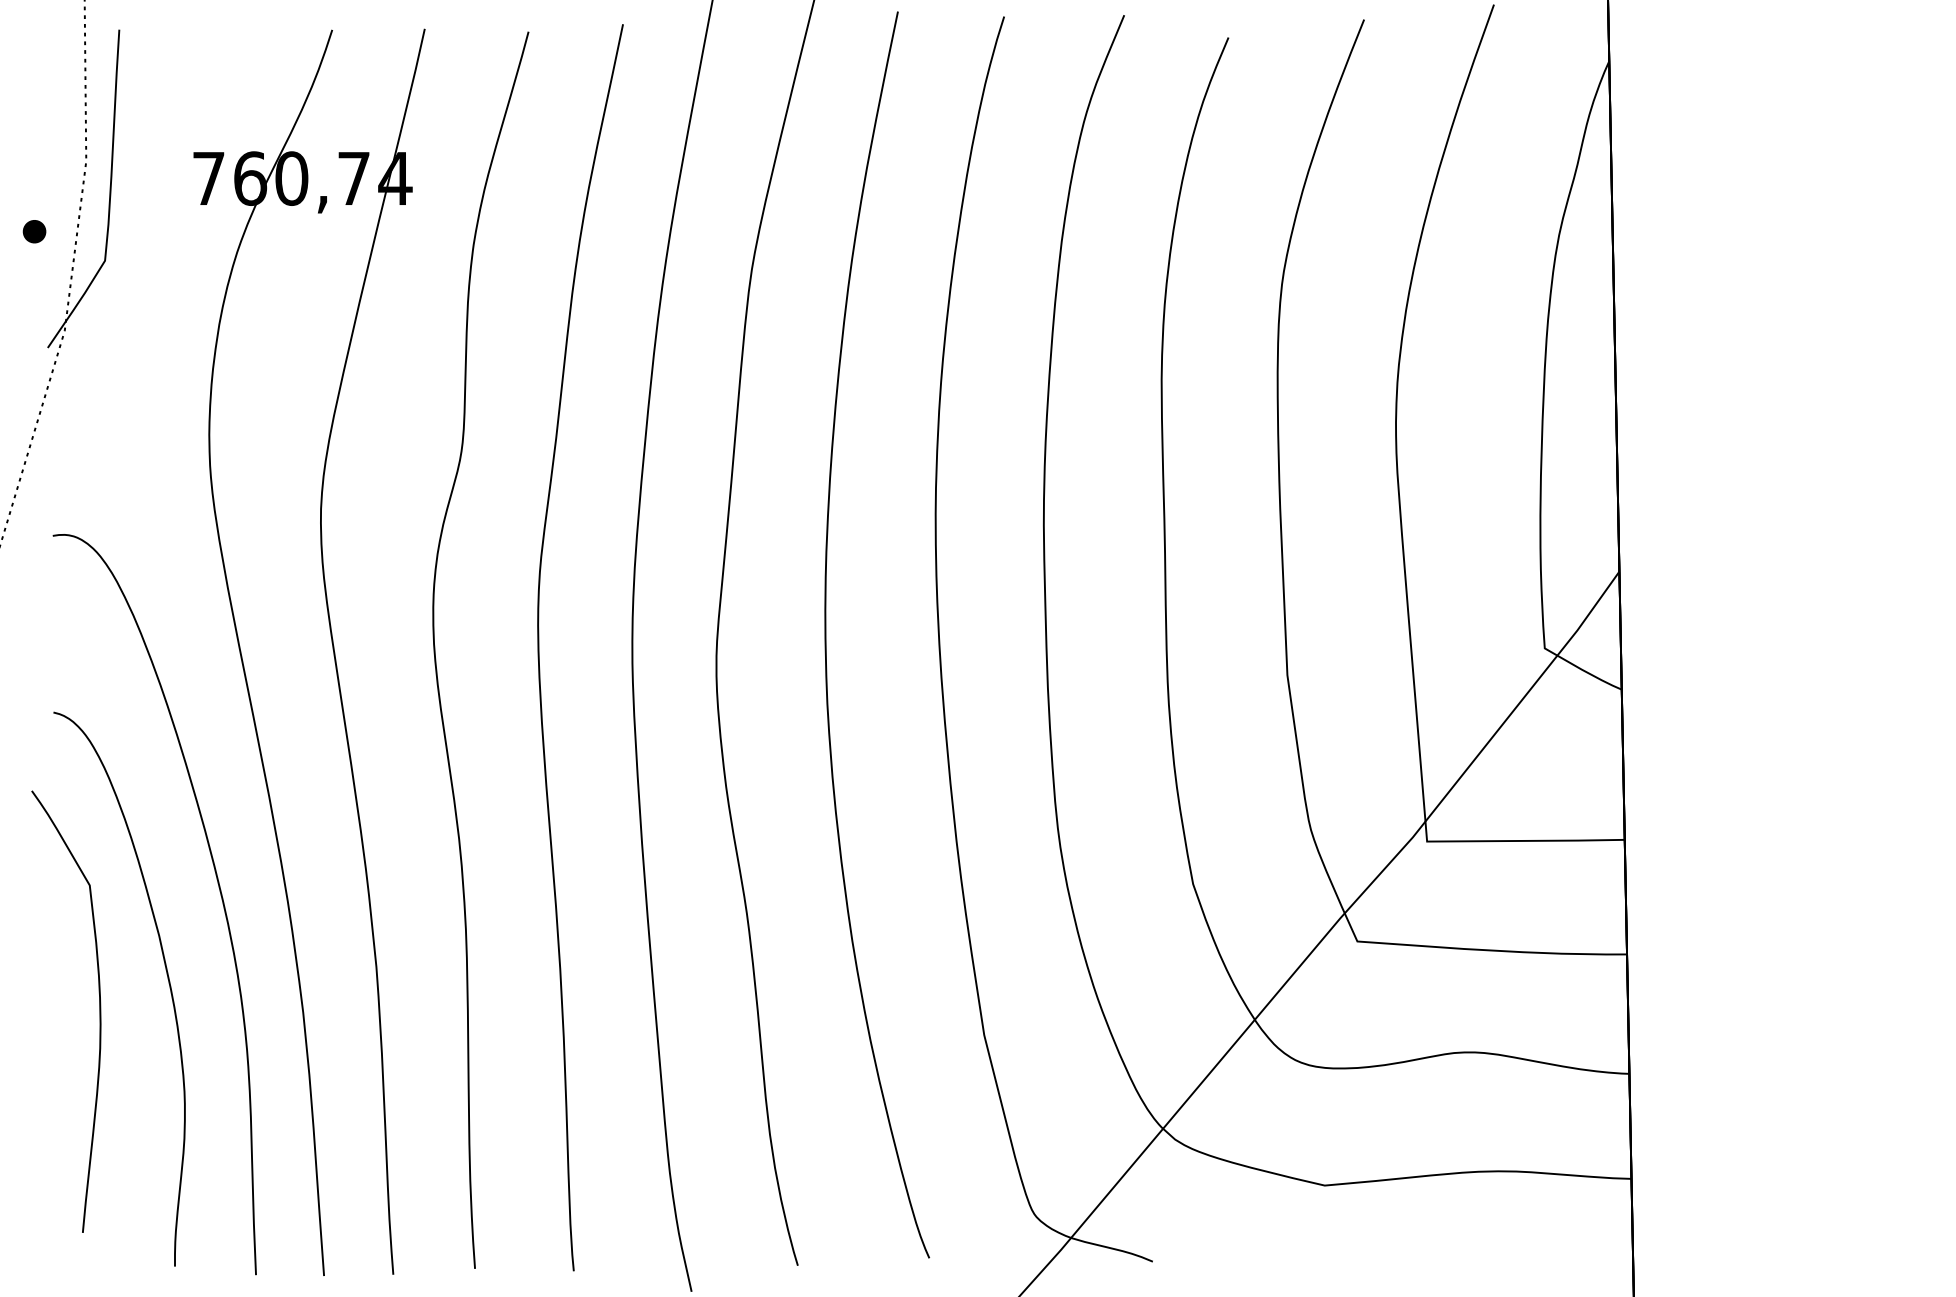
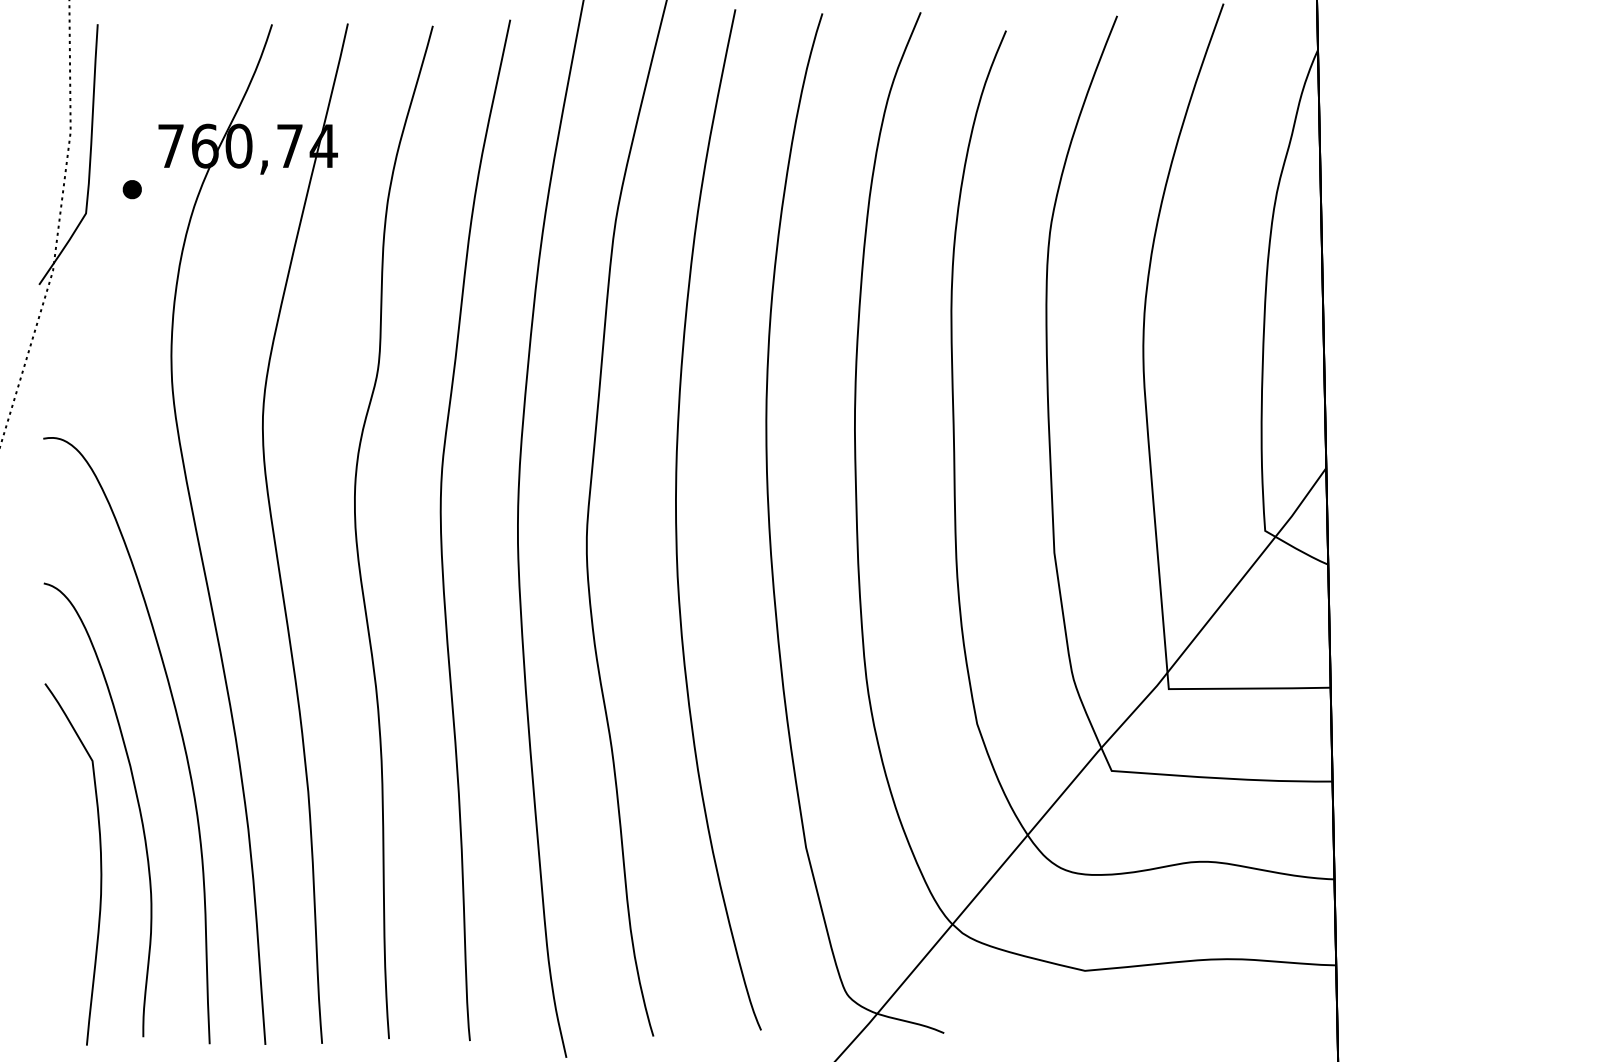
part: (33, 231) -> (131, 189), moved
curve: (99, 1011) -> (100, 864), moved

